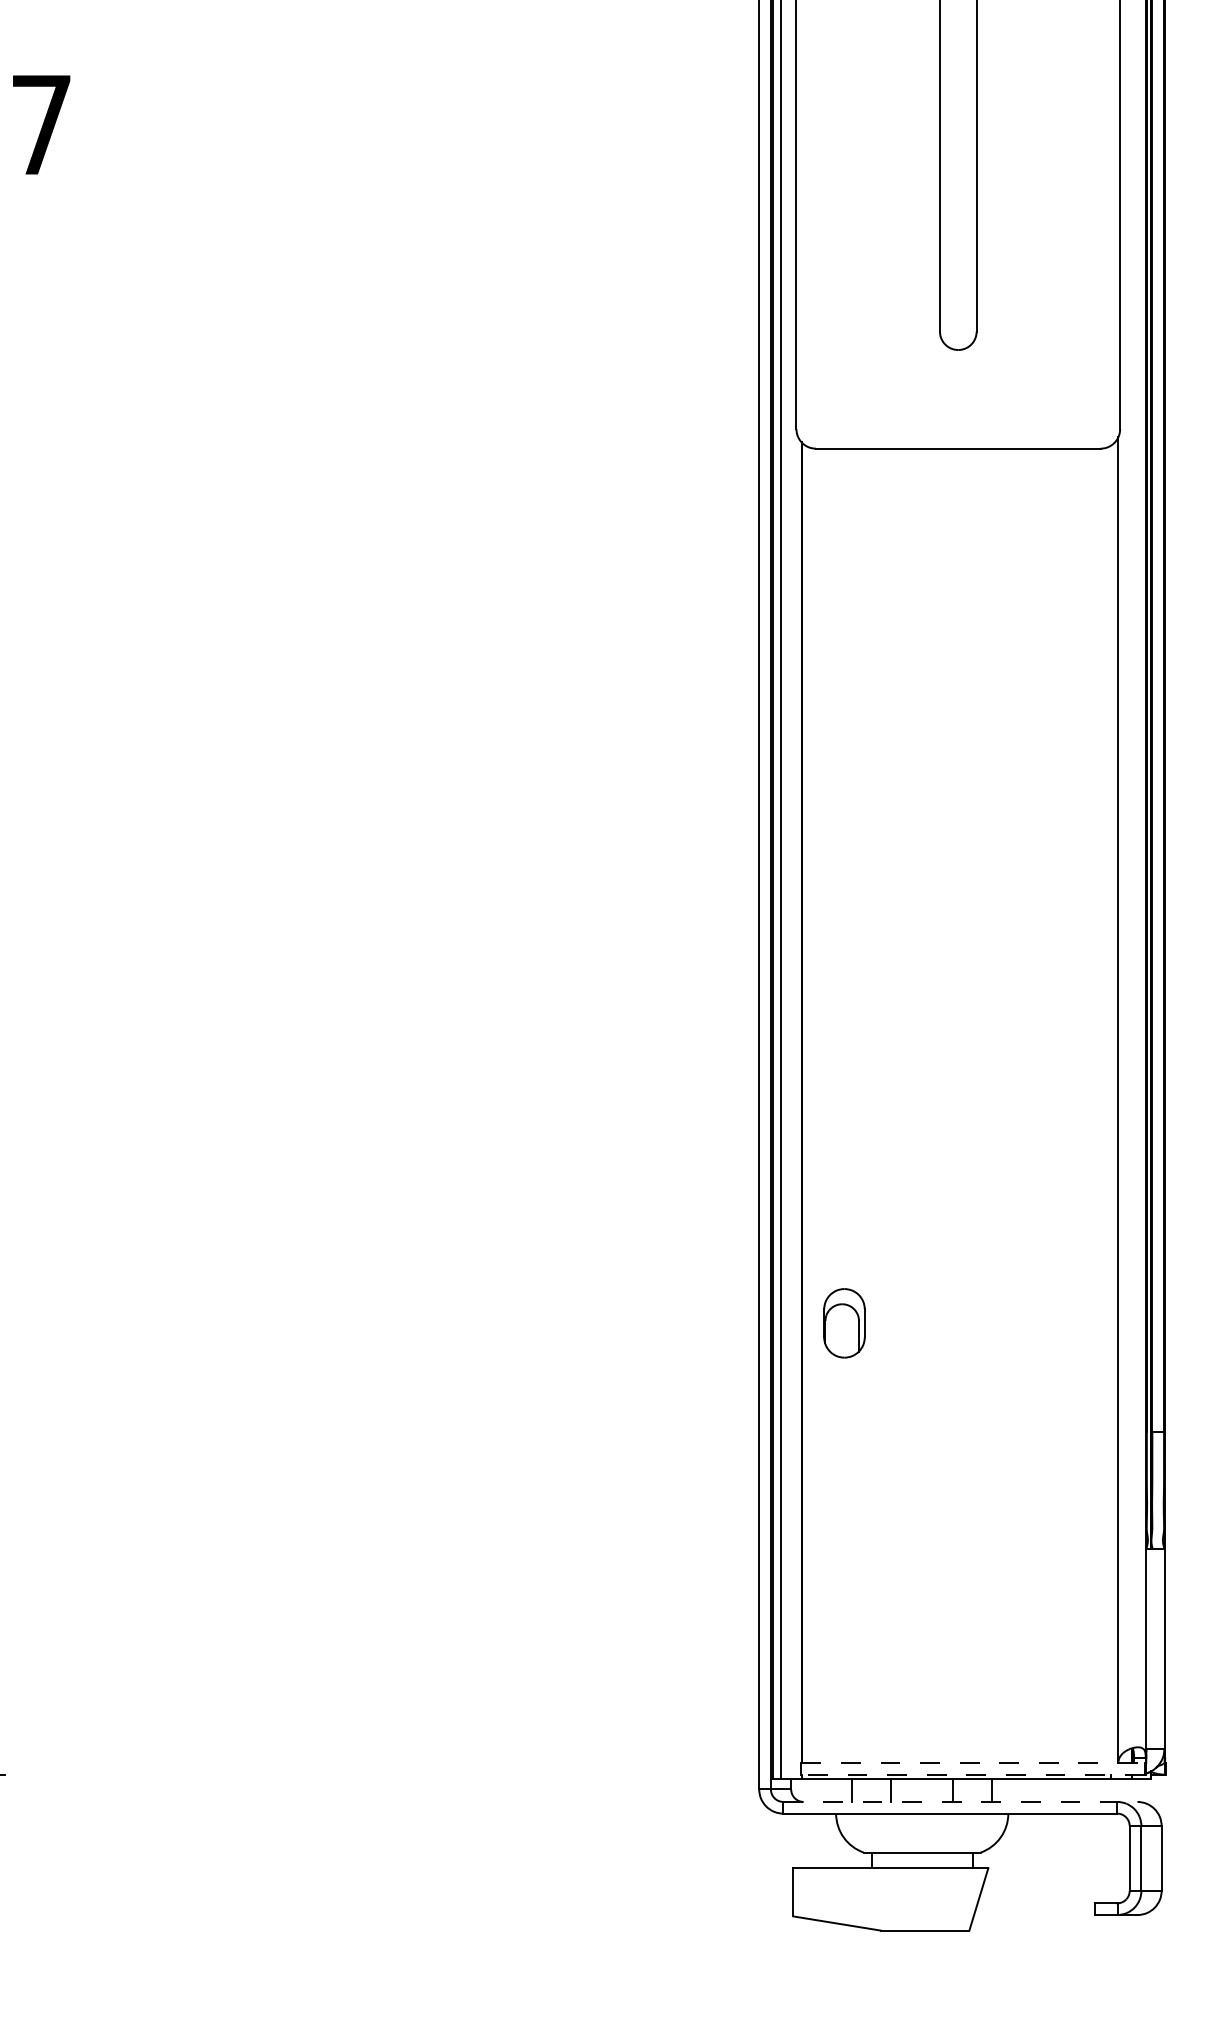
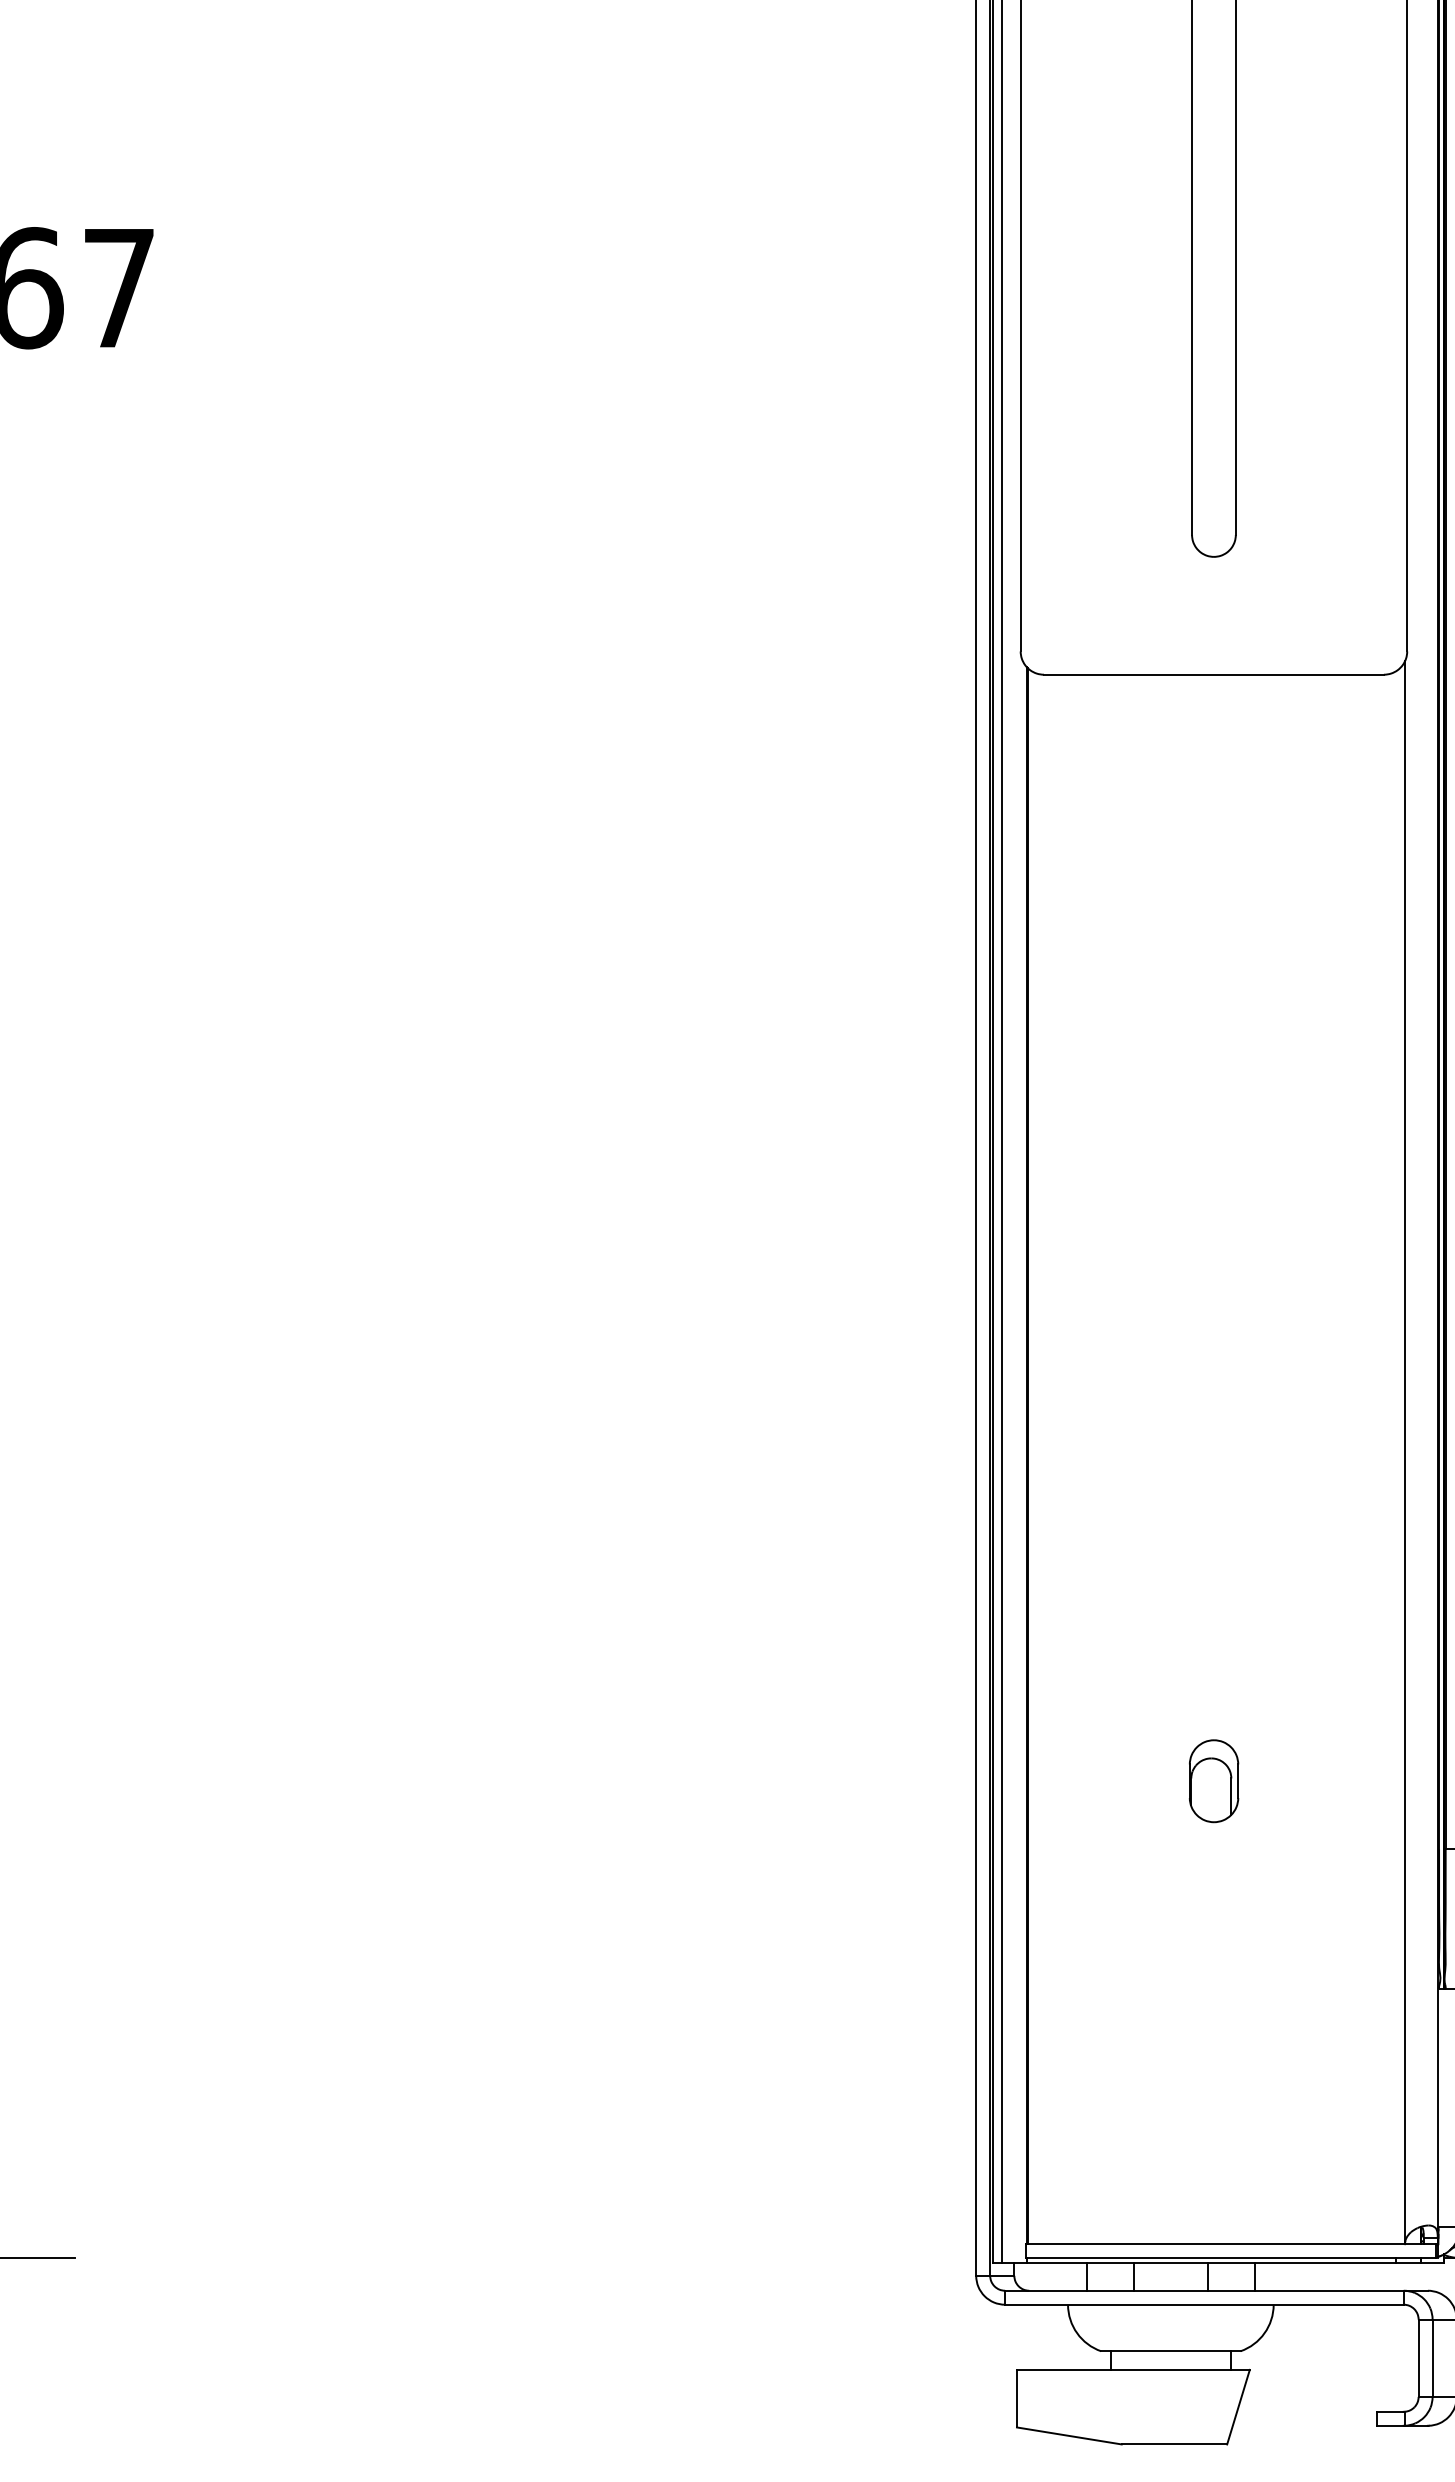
part: (844, 1323) -> (1214, 1781), moved
line: (973, 1763) -> (1231, 2244), dashed -> solid
line: (973, 1774) -> (1231, 2258), dashed -> solid
line: (961, 1801) -> (1217, 2290), dashed -> solid

